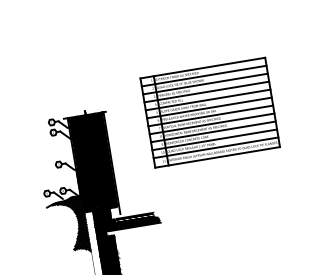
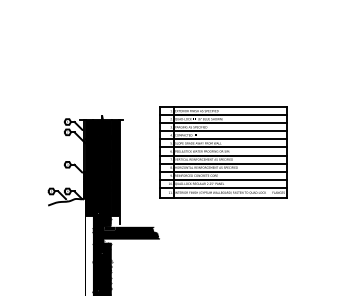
part: (210, 112) -> (223, 152), moved
hatch: (68, 226) -> (67, 227), removed

